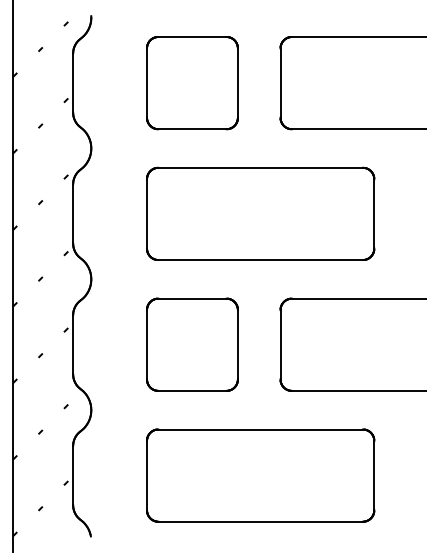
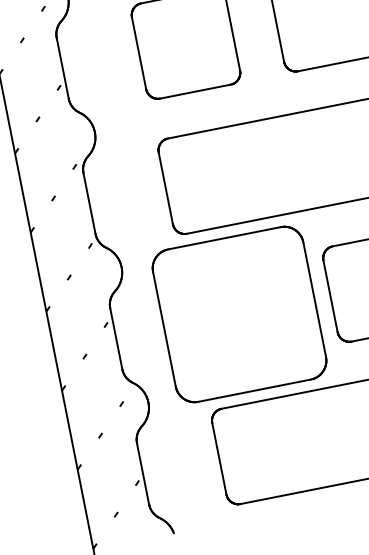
part: (192, 344) -> (239, 314), size x1.6

